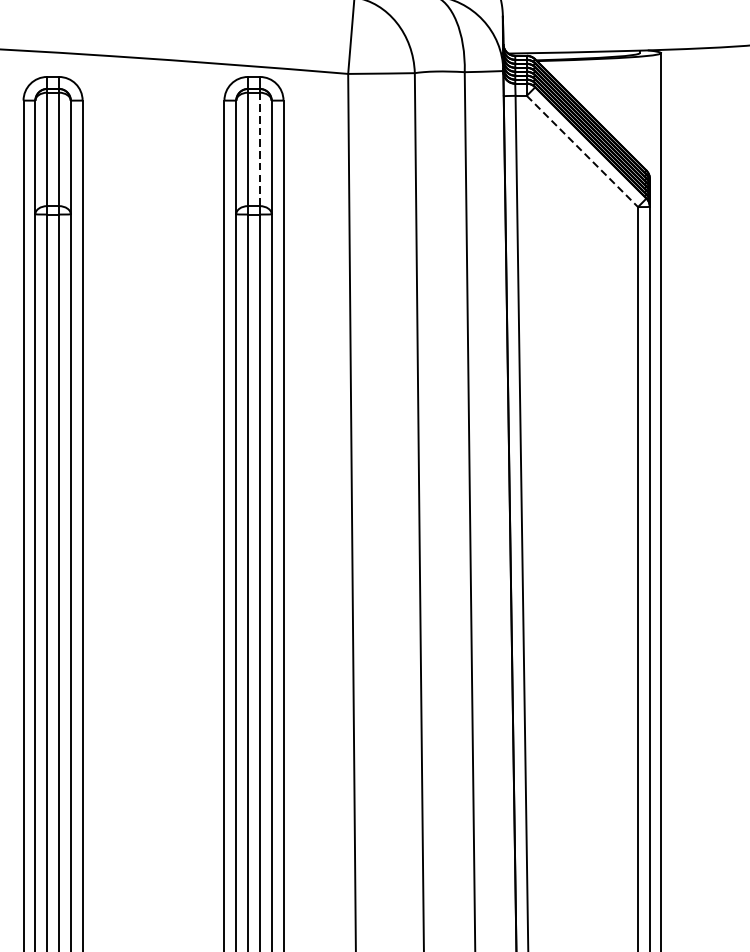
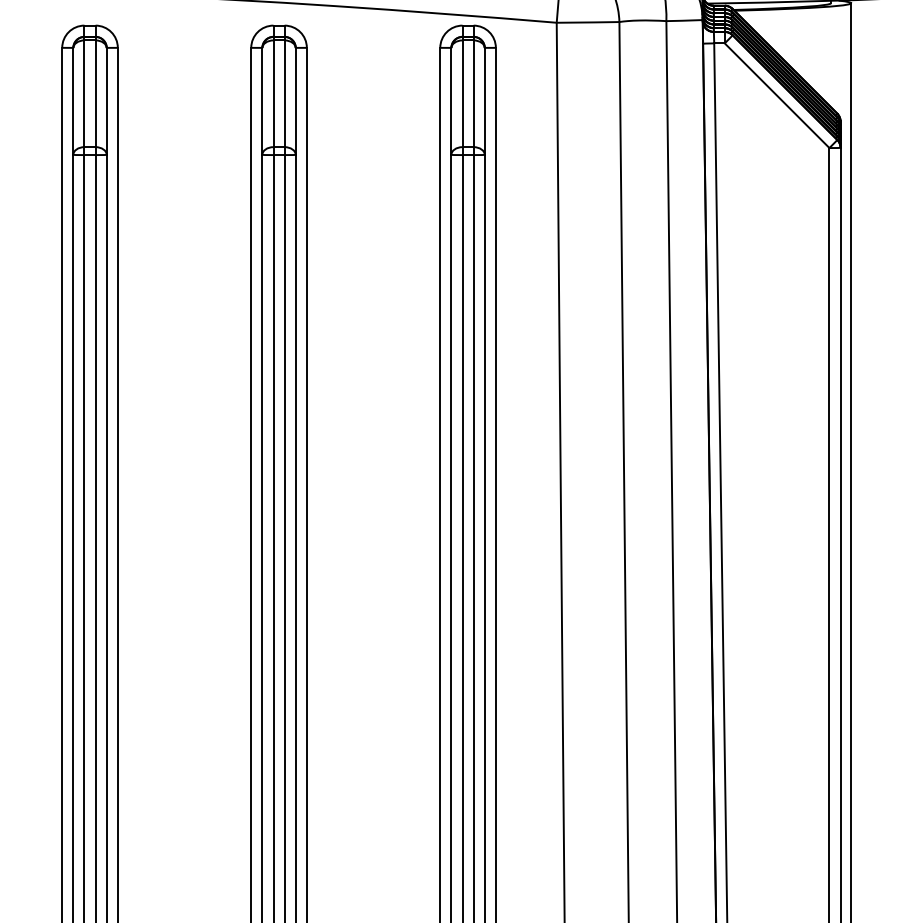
line: (259, 150) -> (473, 94), dashed -> solid
line: (582, 152) -> (777, 96), dashed -> solid

